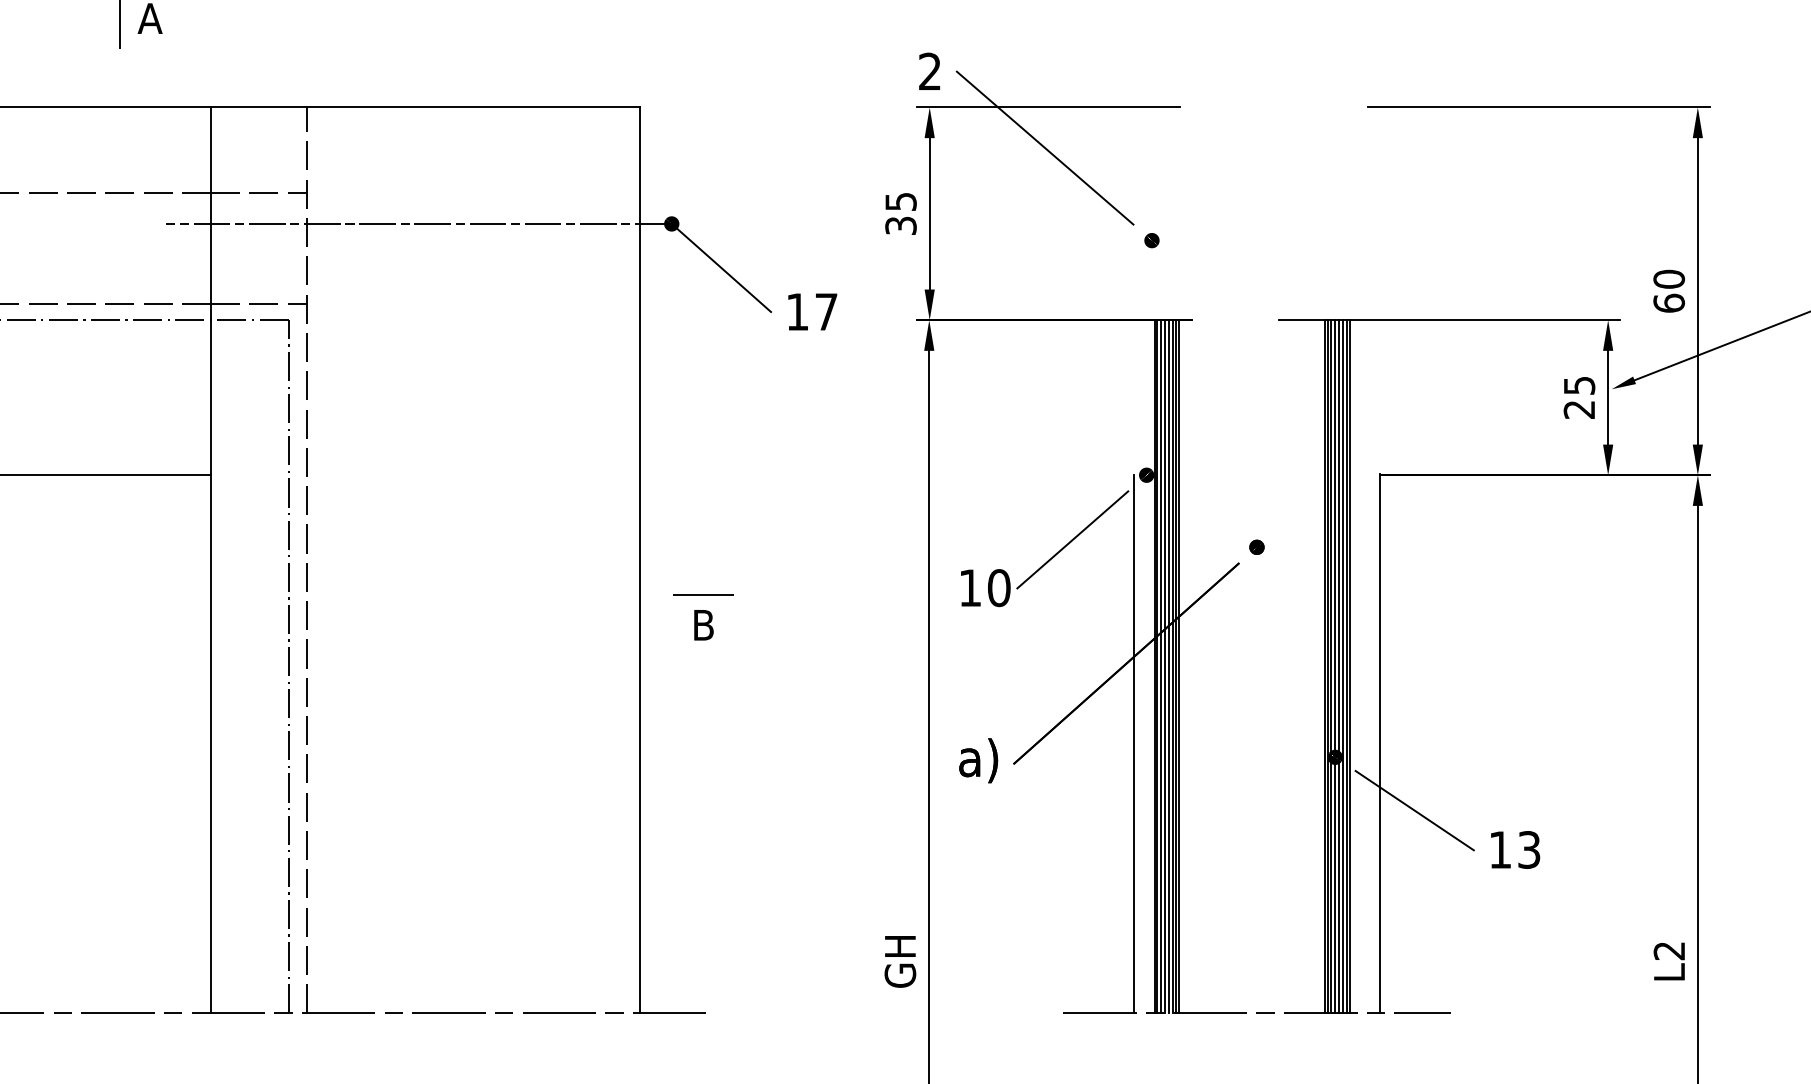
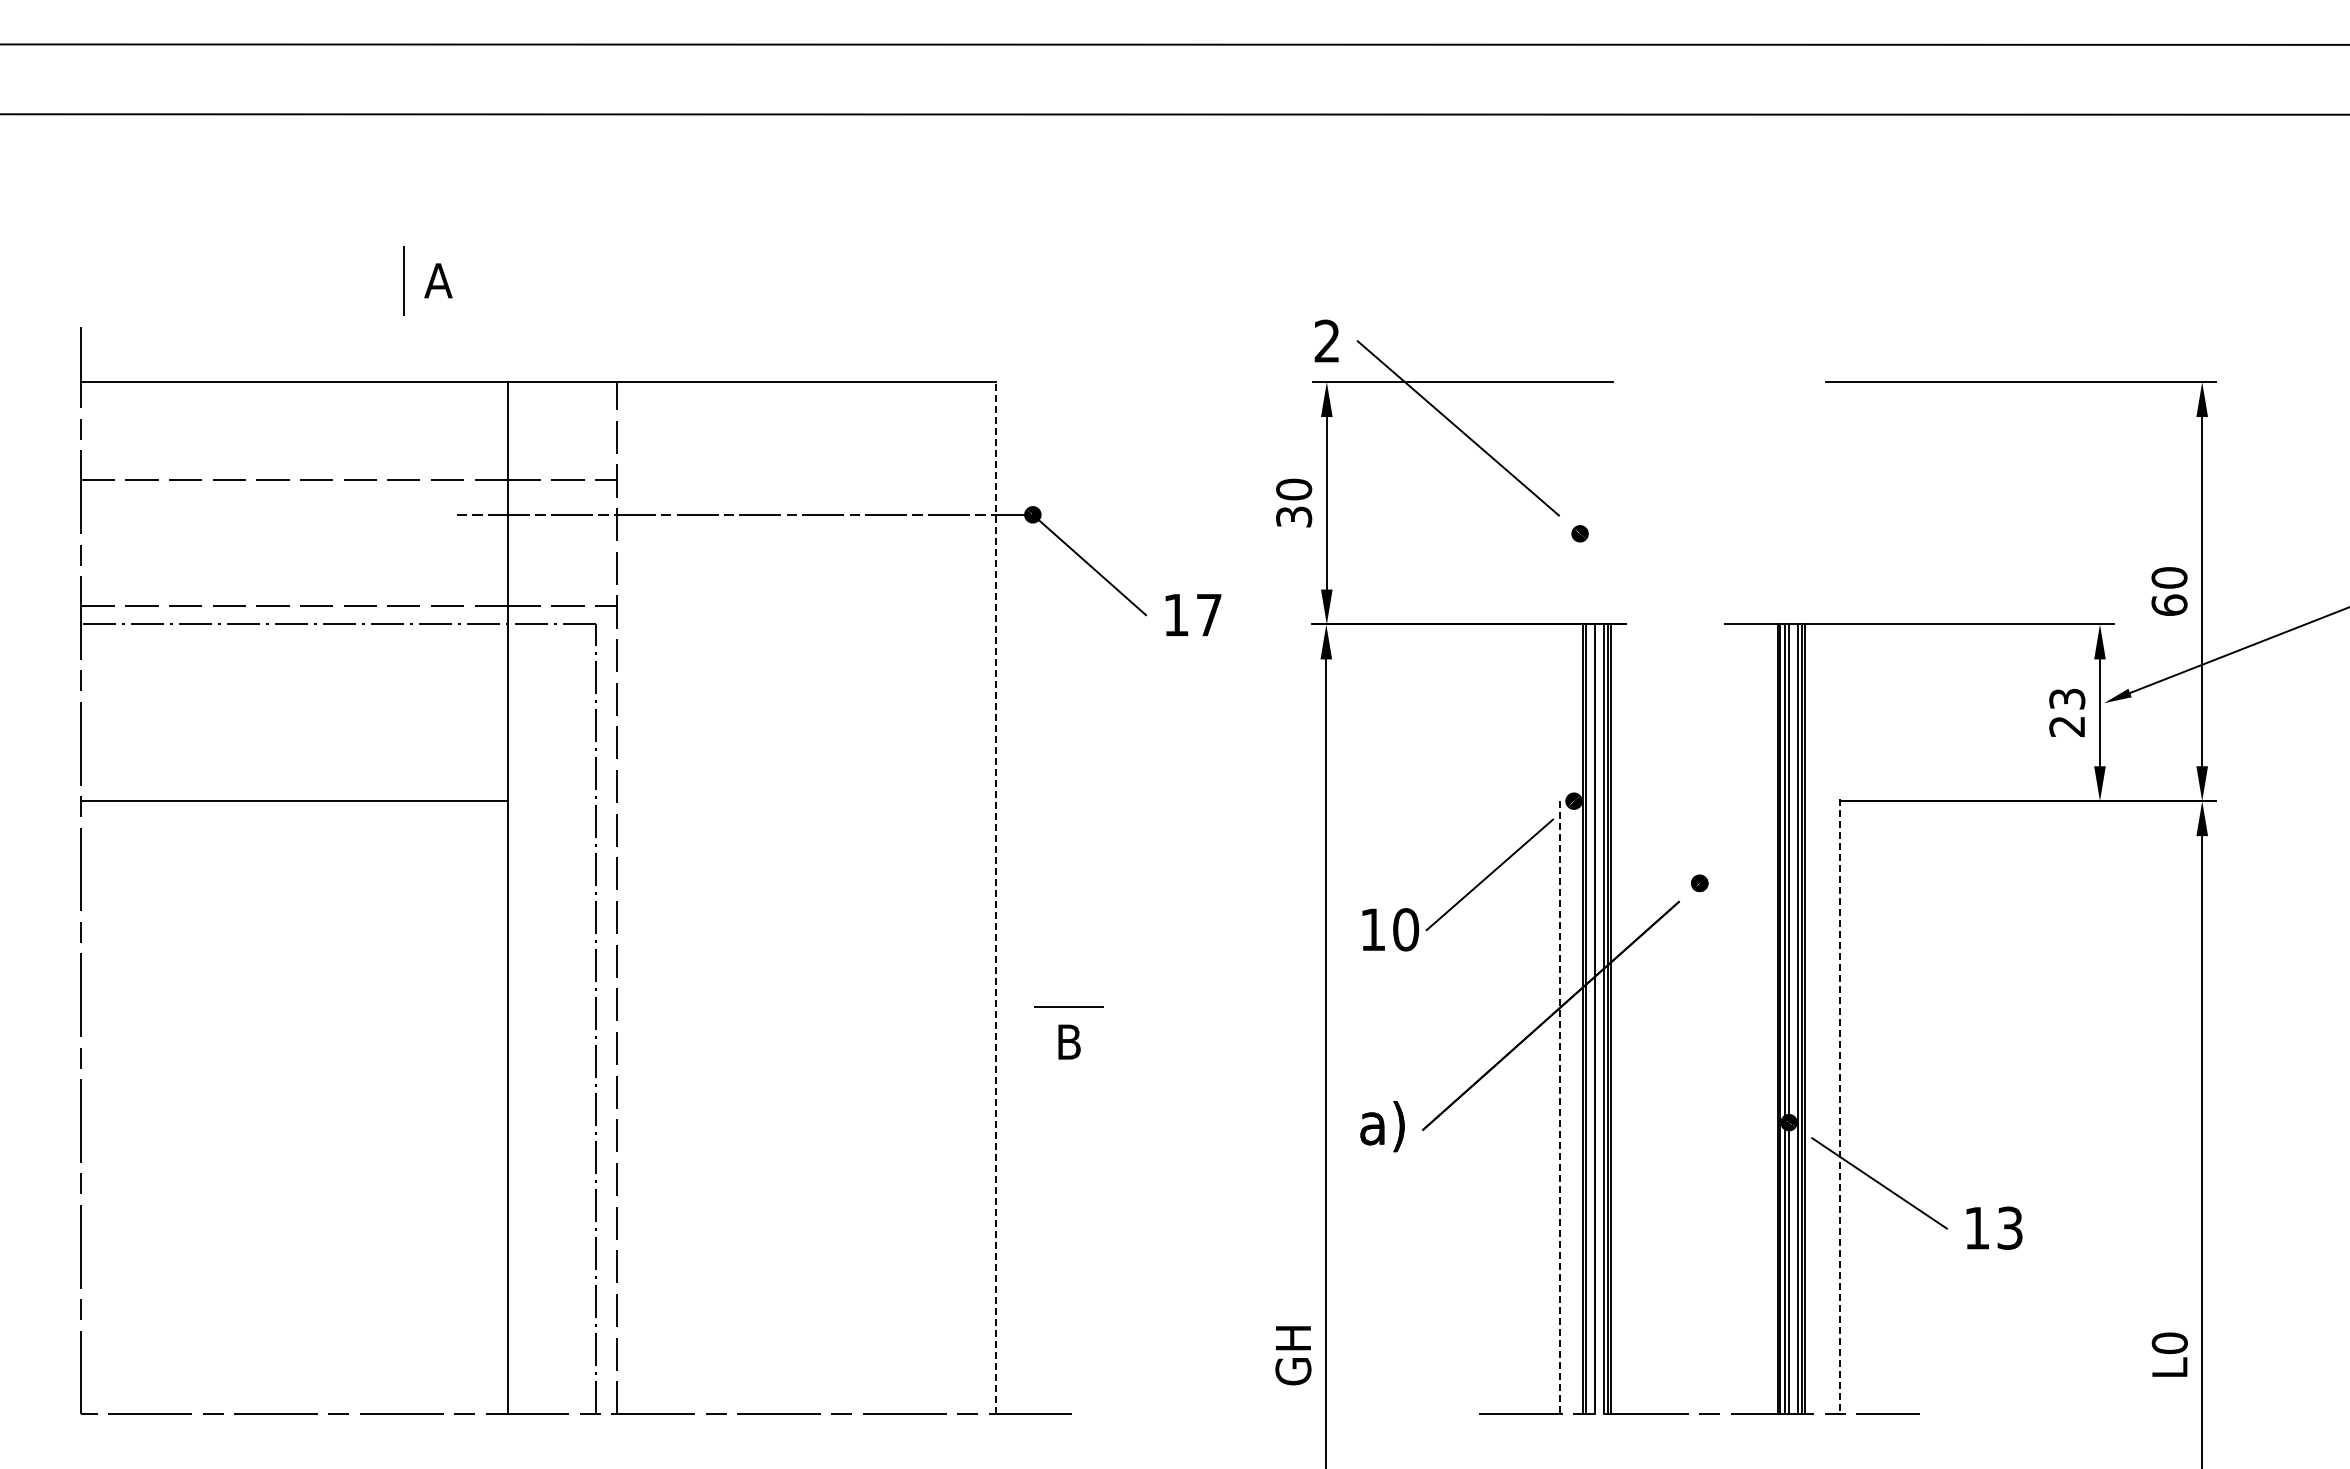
text: (901, 201) -> (1294, 489), 35 -> 30
text: (1578, 385) -> (2066, 698), 25 -> 23
line: (639, 559) -> (996, 897), solid -> dashed
part: (703, 616) -> (1068, 1032), moved
line: (1161, 666) -> (1590, 1019), removed
line: (1168, 666) -> (1599, 1019), removed
line: (1339, 666) -> (1793, 1019), removed
line: (1134, 744) -> (1560, 1107), solid -> dashed
line: (1379, 744) -> (1839, 1107), solid -> dashed
text: (1669, 951) -> (2169, 1343), L2 -> L0

